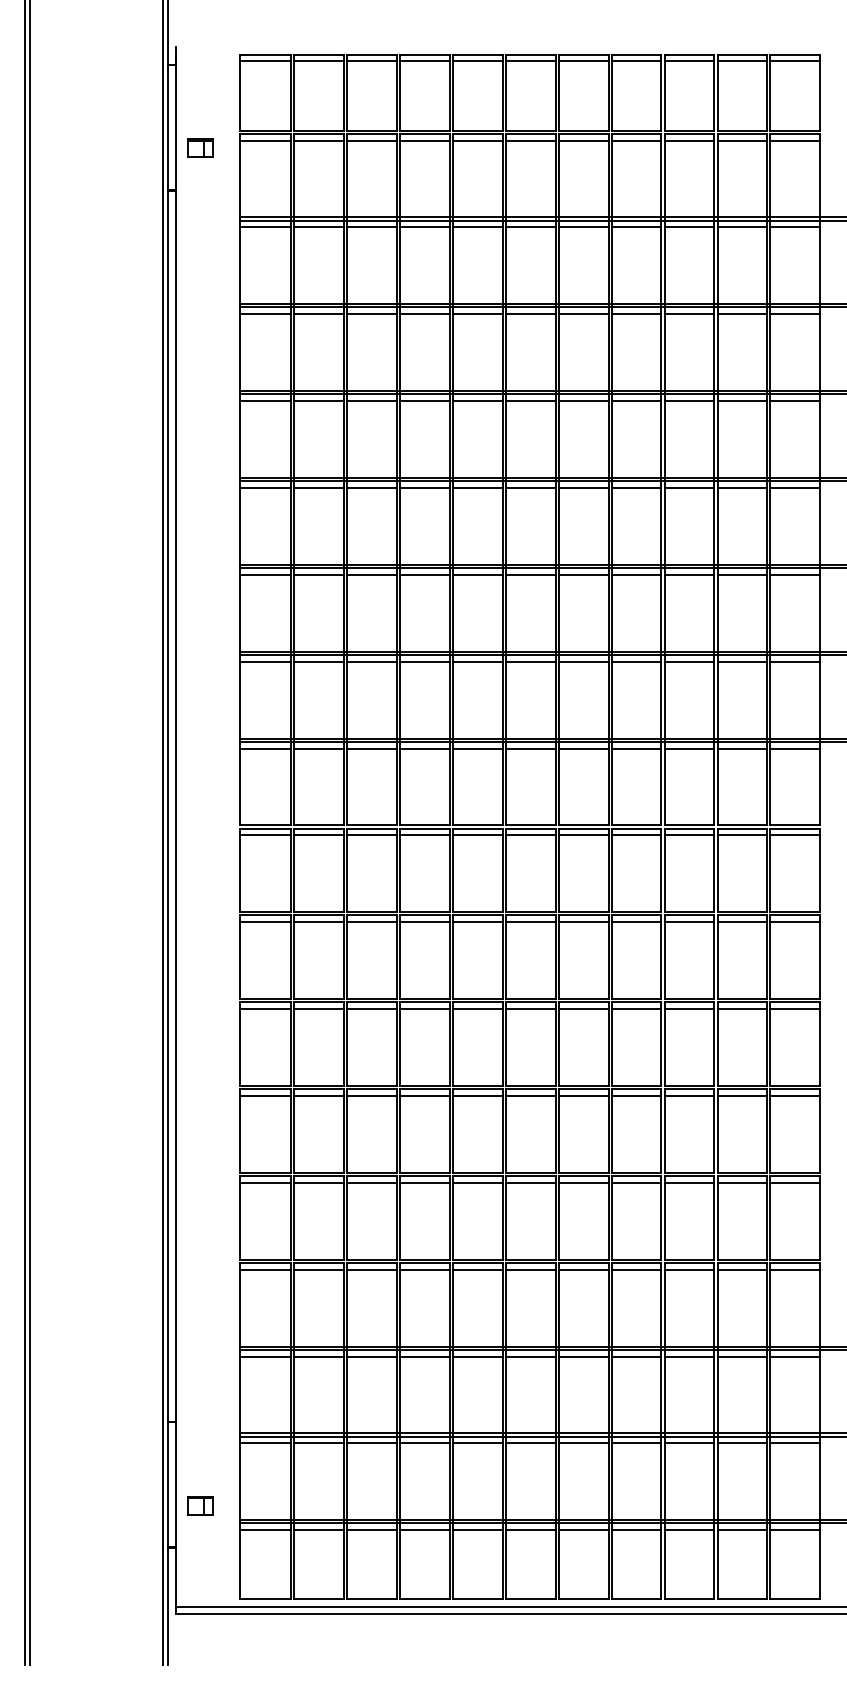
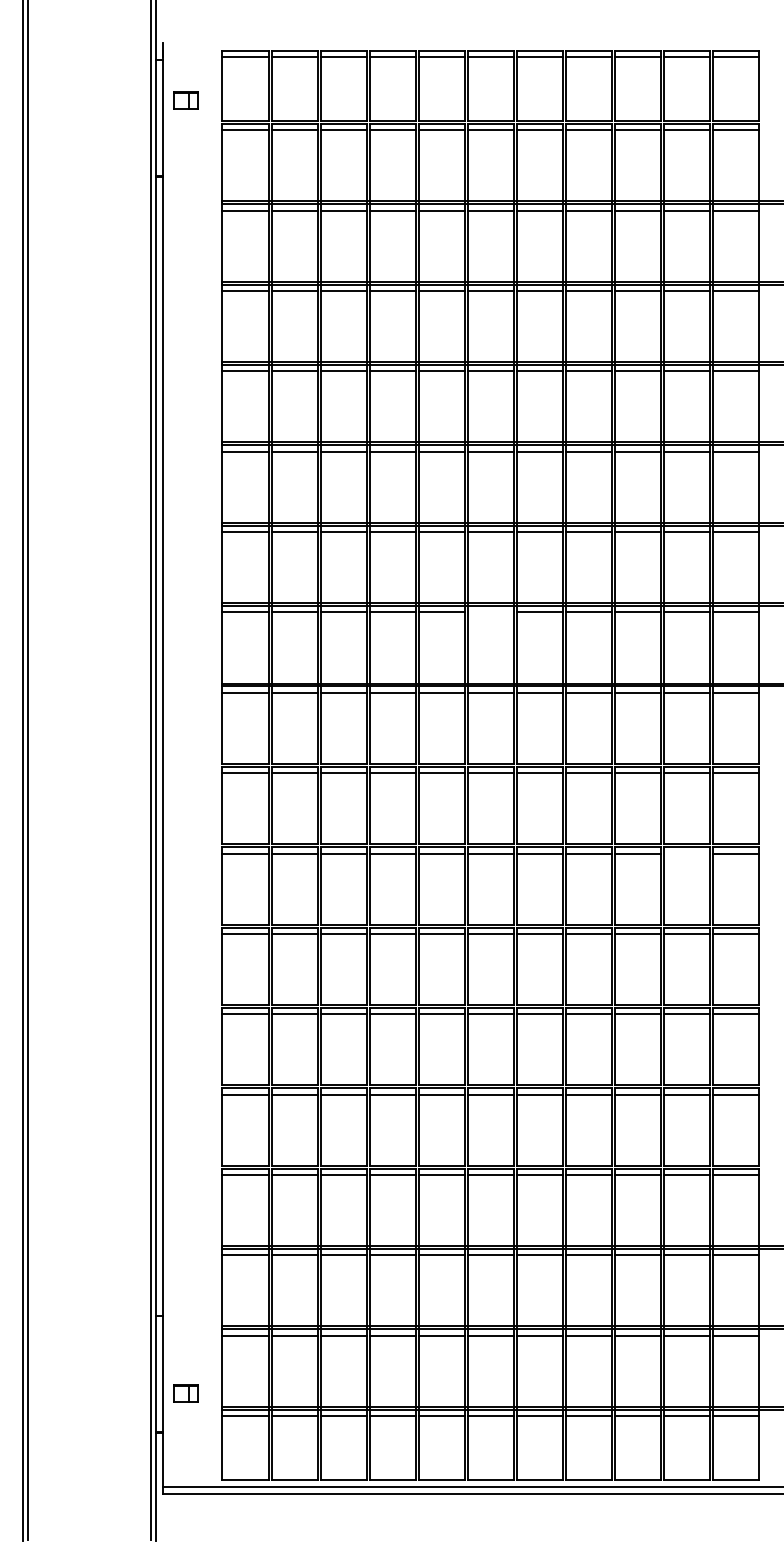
part: (200, 147) -> (185, 99), moved
line: (530, 661) -> (491, 612), removed
line: (742, 922) -> (687, 853), removed

